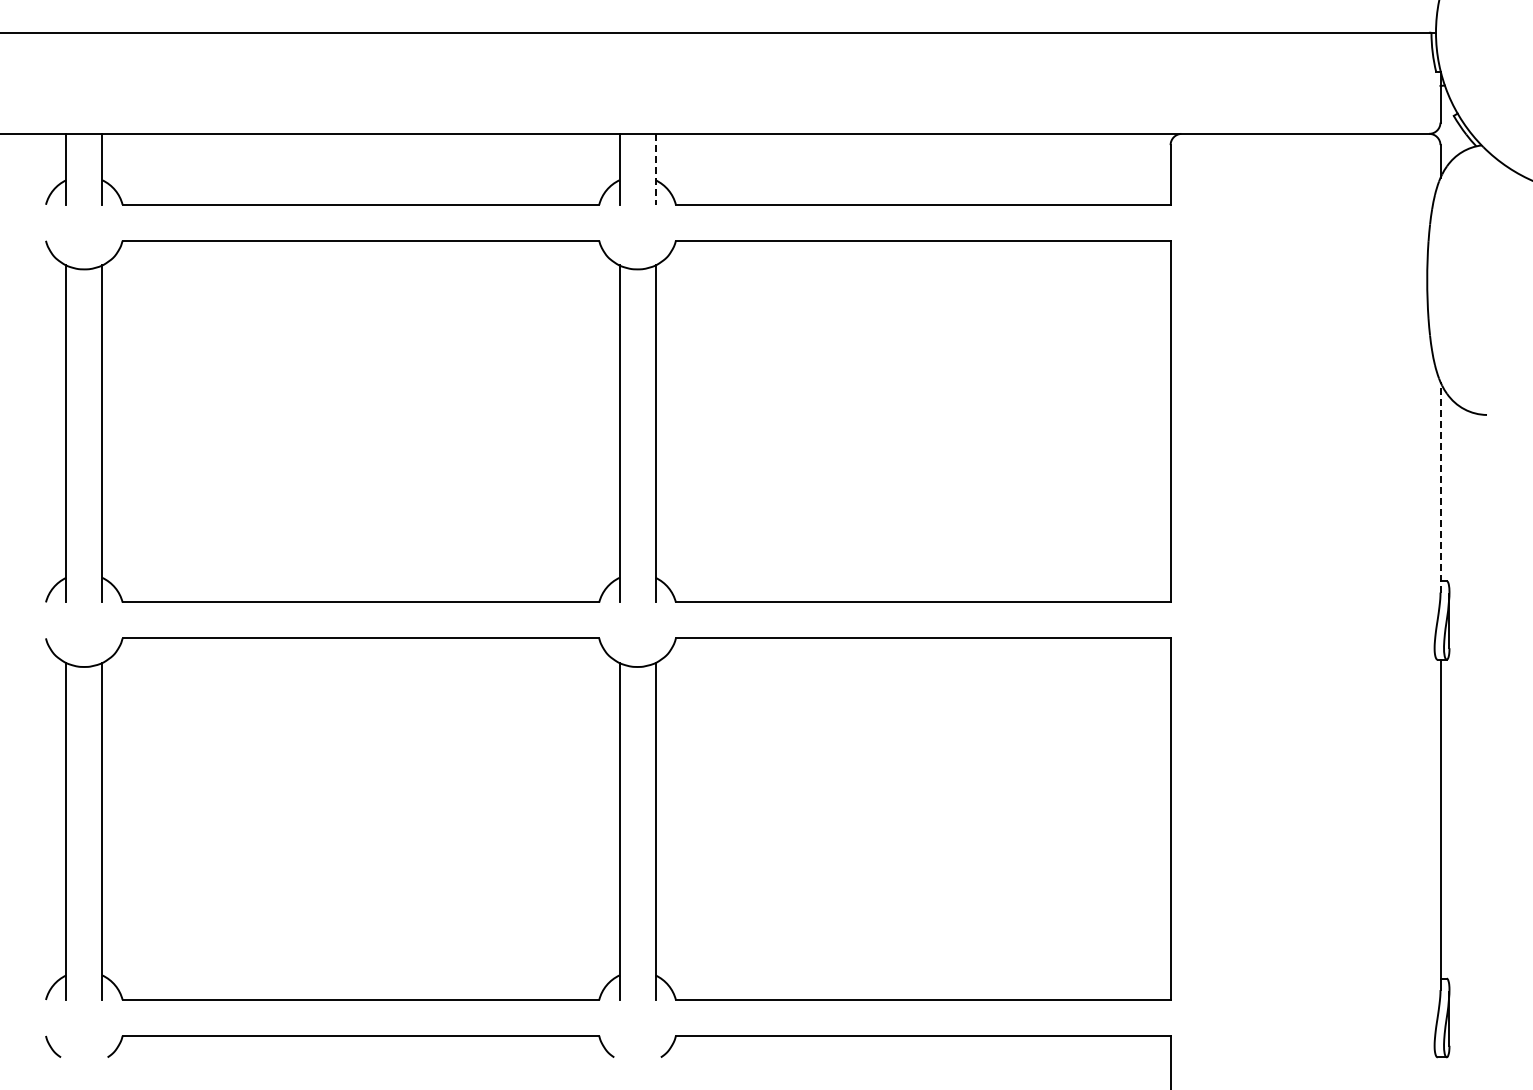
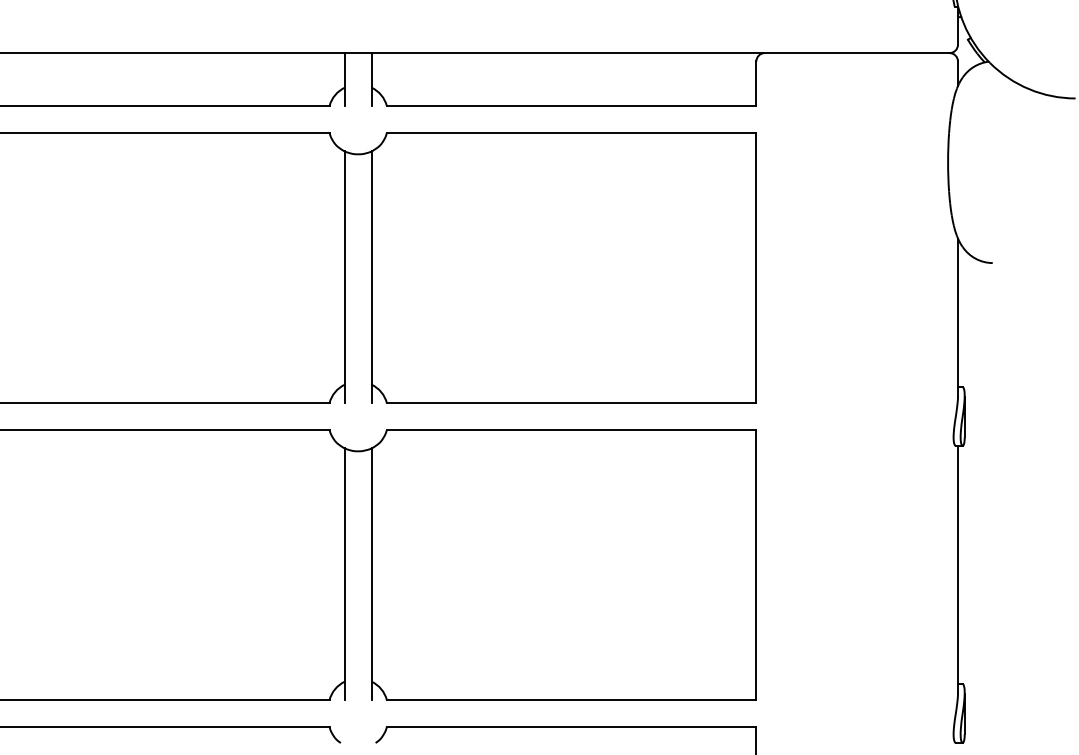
line: (655, 169) -> (371, 79), dashed -> solid
line: (1440, 486) -> (957, 316), dashed -> solid

